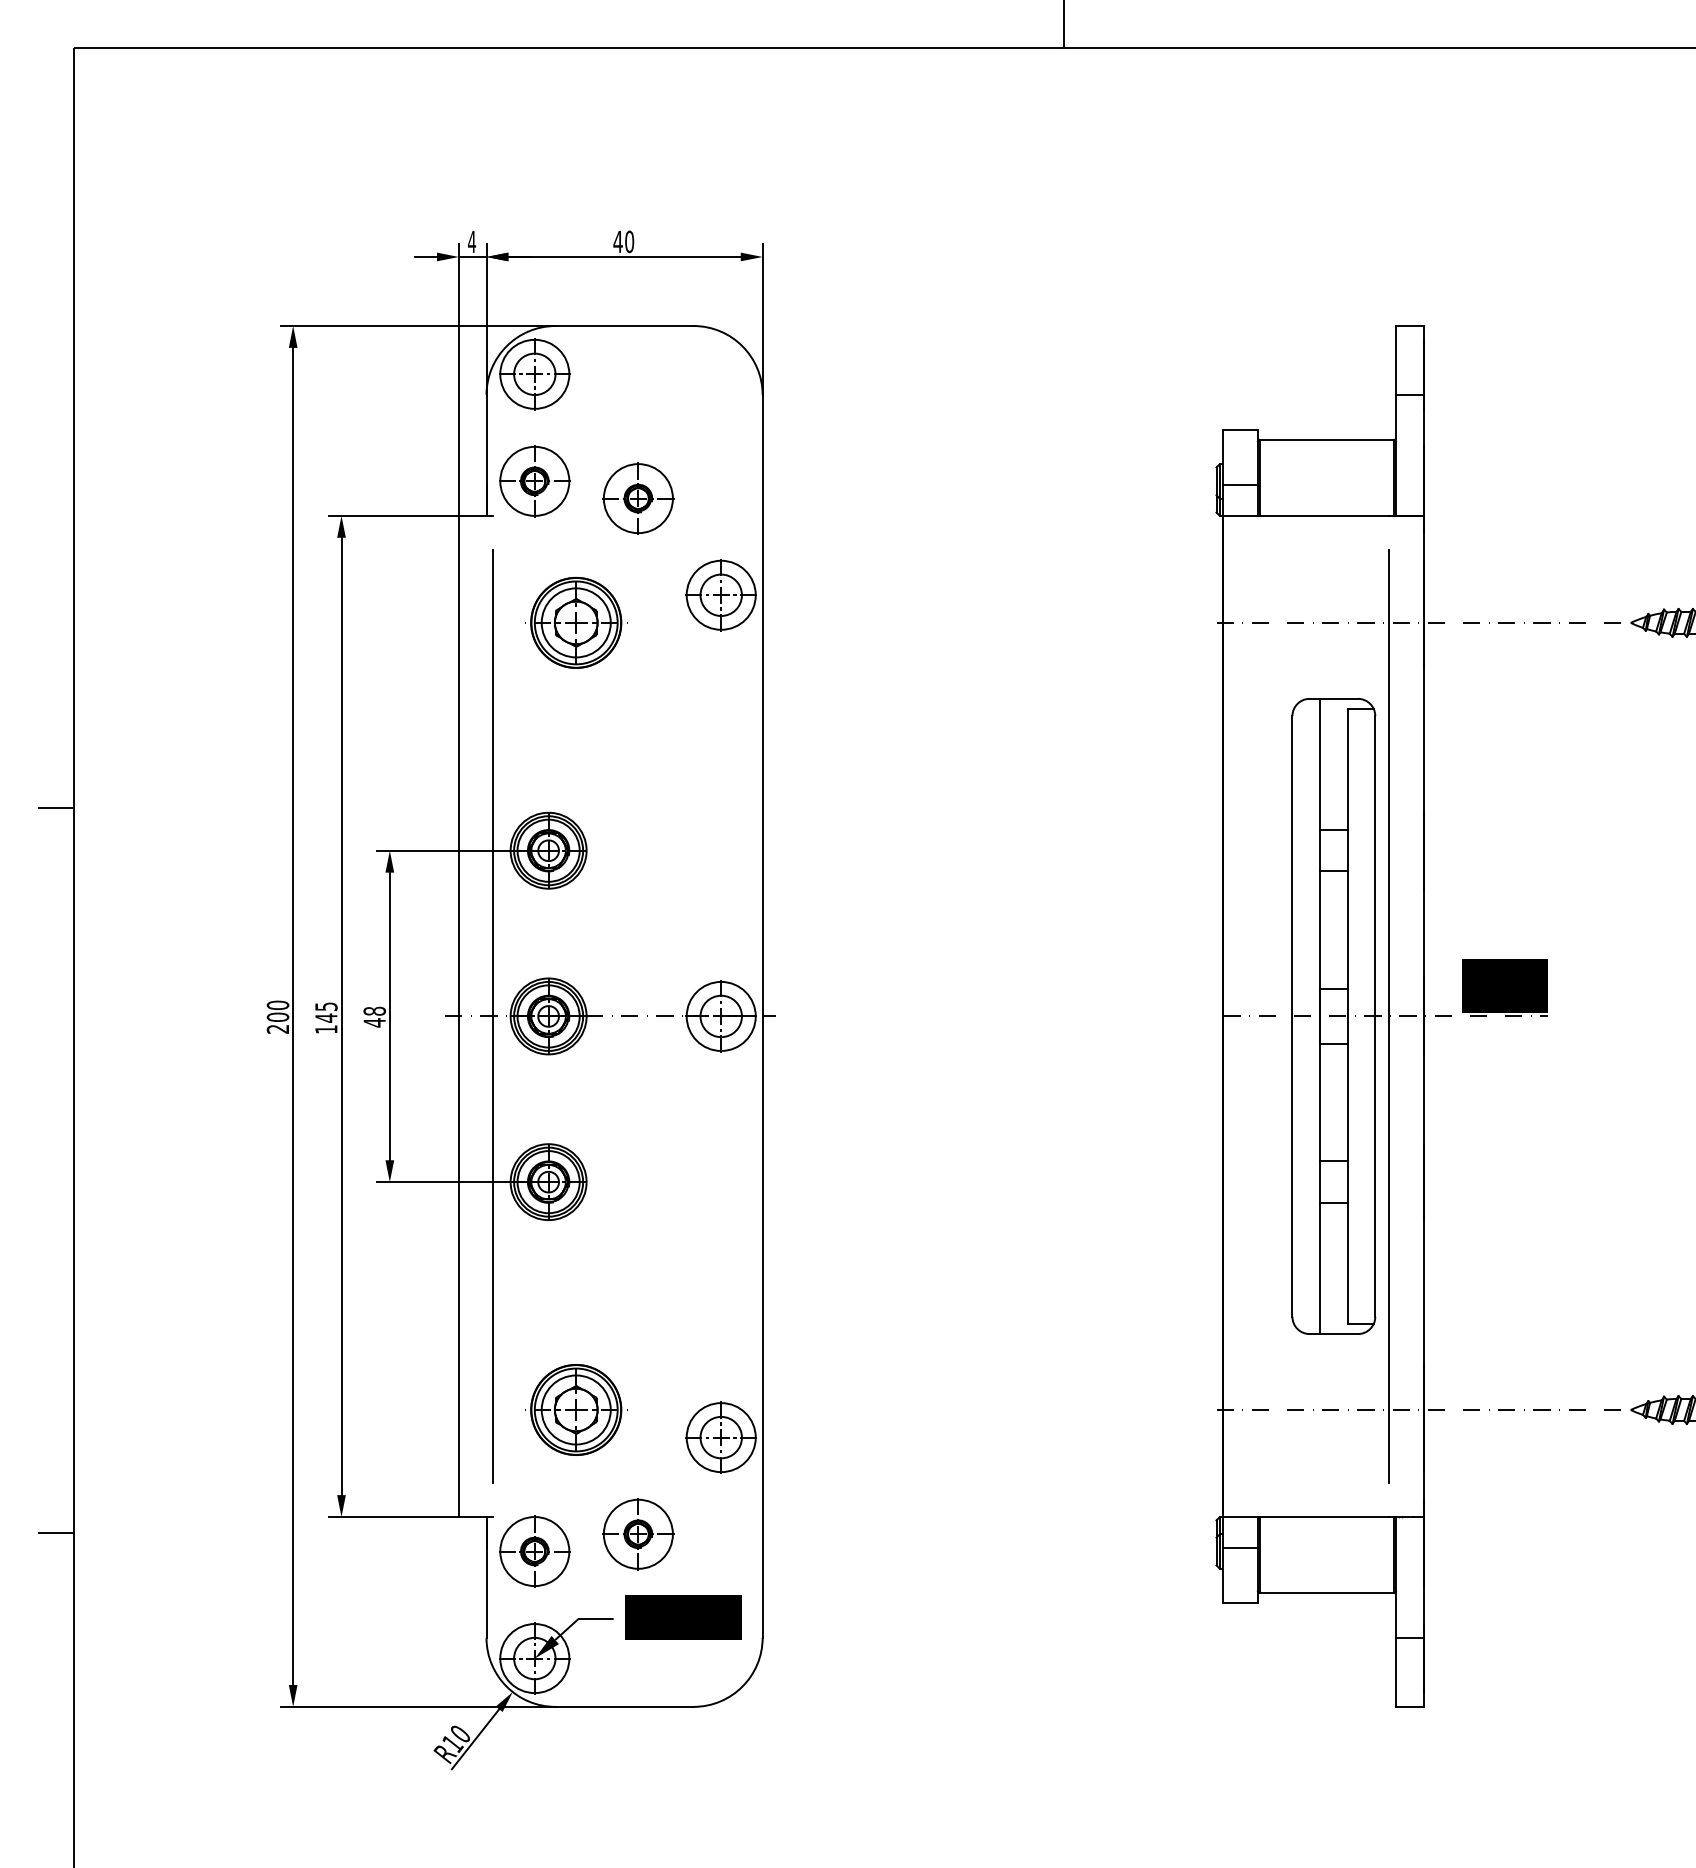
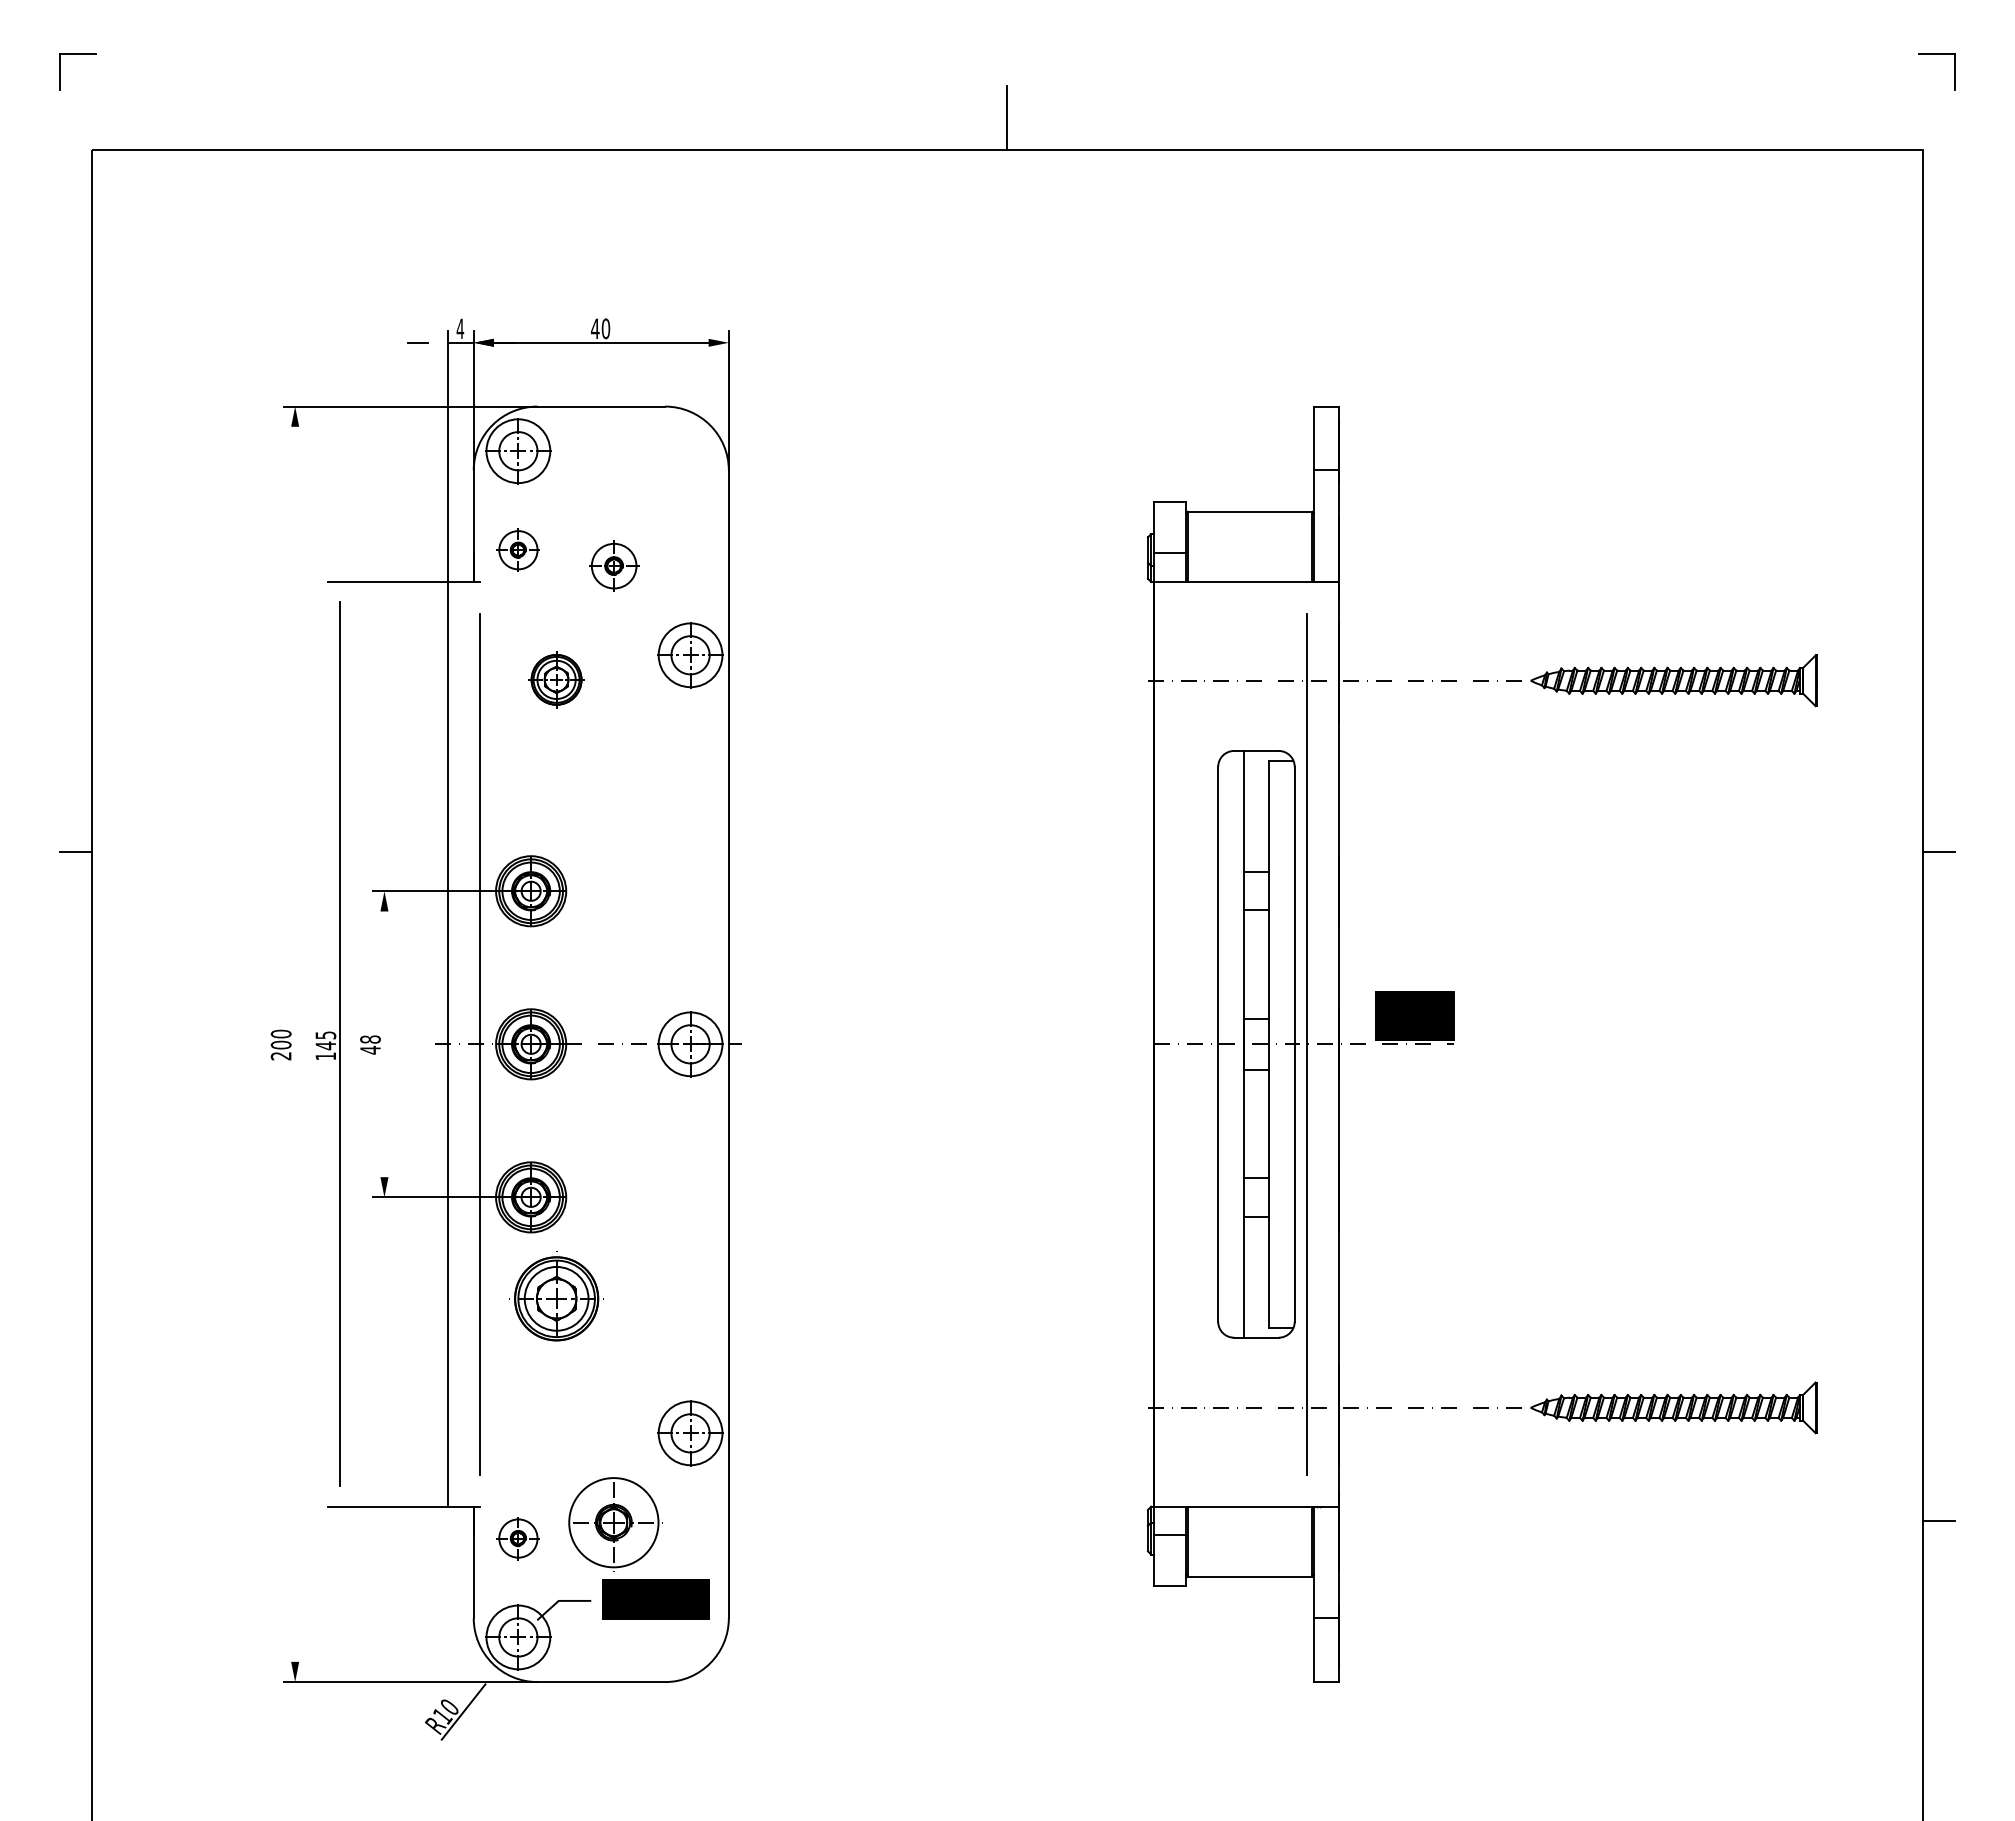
fill: (448, 256) -> (438, 342), removed
part: (534, 481) -> (518, 550), size x0.6
part: (638, 499) -> (614, 566), size x0.7
fill: (341, 526) -> (339, 591), removed
part: (576, 620) -> (556, 678), size x0.6
line: (293, 1015) -> (295, 1043), removed
line: (389, 1016) -> (384, 1044), removed
part: (576, 1407) -> (556, 1296), moved
fill: (341, 1505) -> (339, 1496), removed
line: (56, 1533) -> (76, 1521), removed
part: (638, 1534) -> (614, 1522), size x1.4
part: (534, 1551) -> (518, 1538), size x0.6
fill: (546, 1646) -> (529, 1626), removed
fill: (504, 1701) -> (490, 1677), removed

